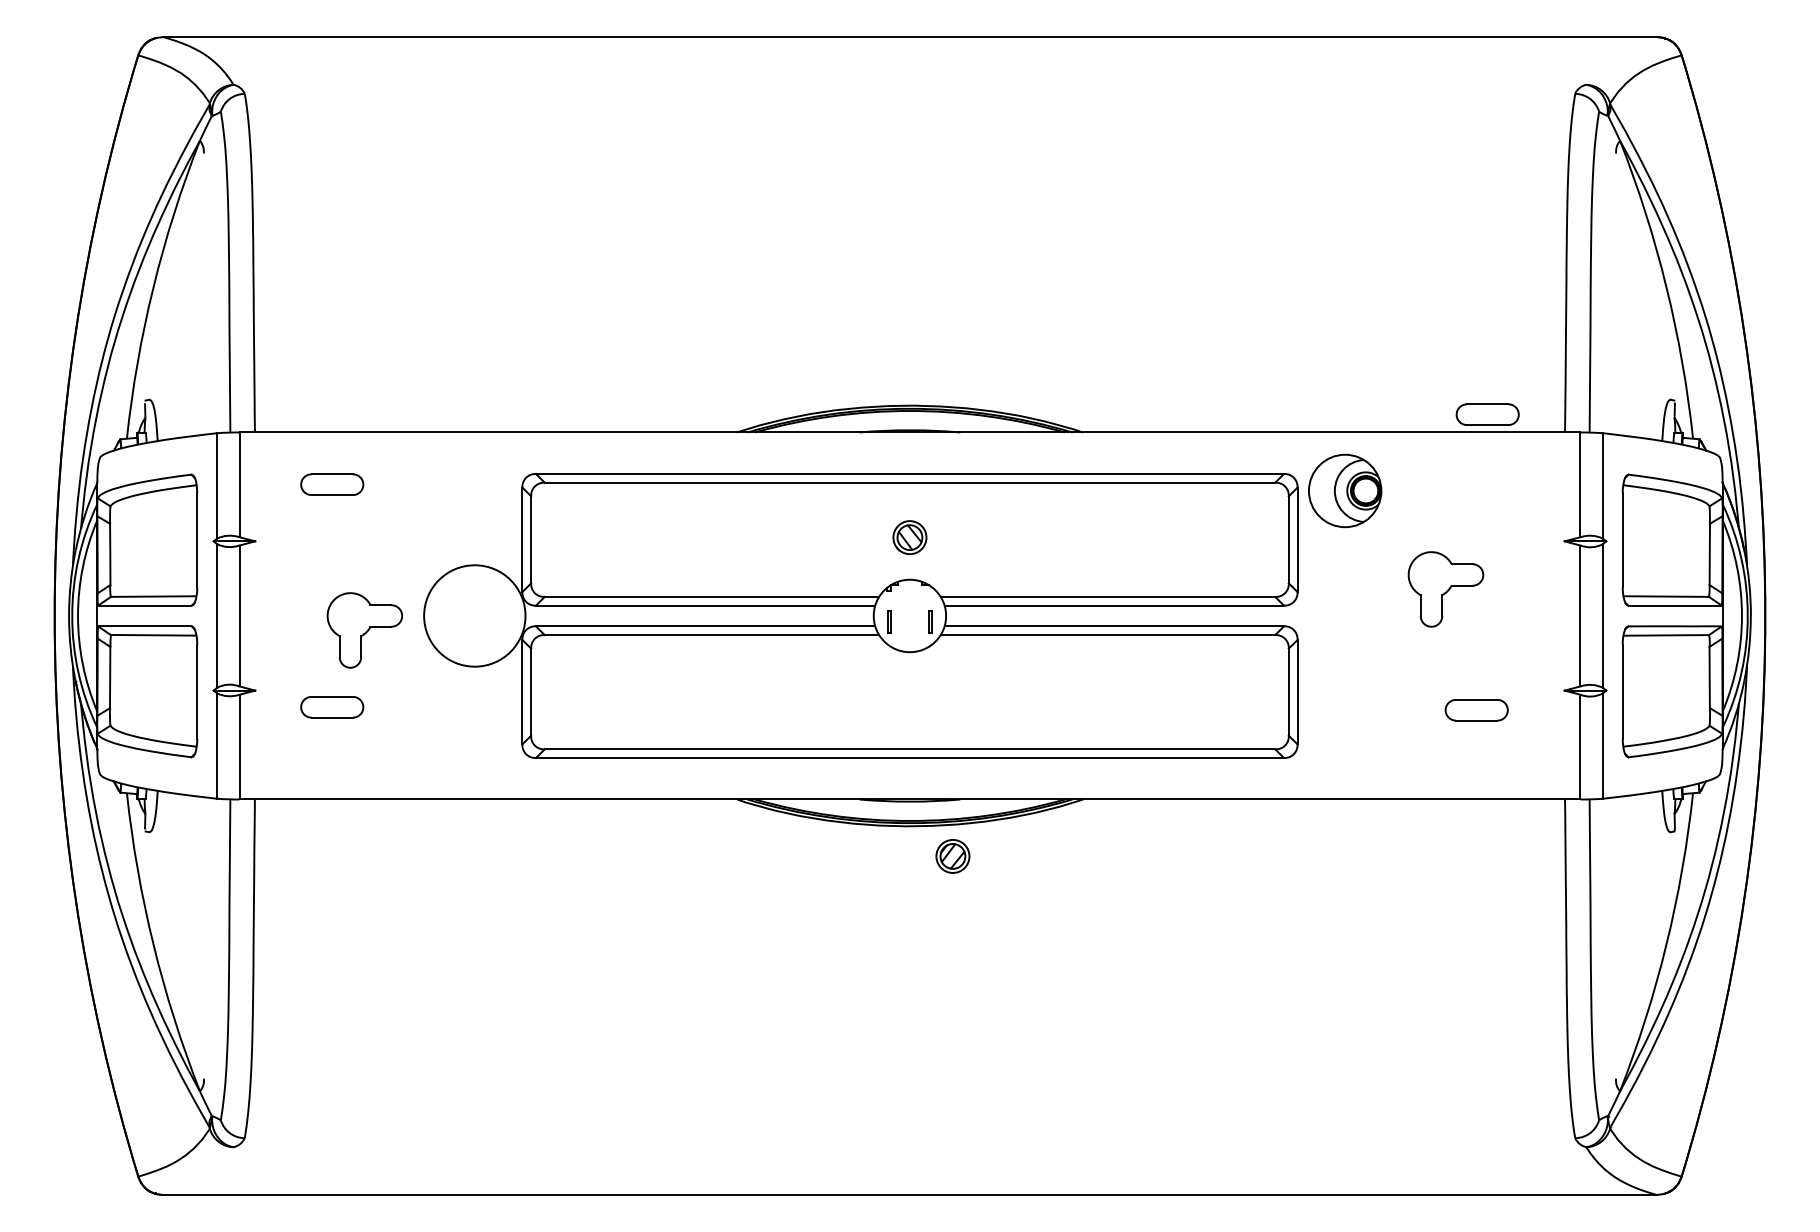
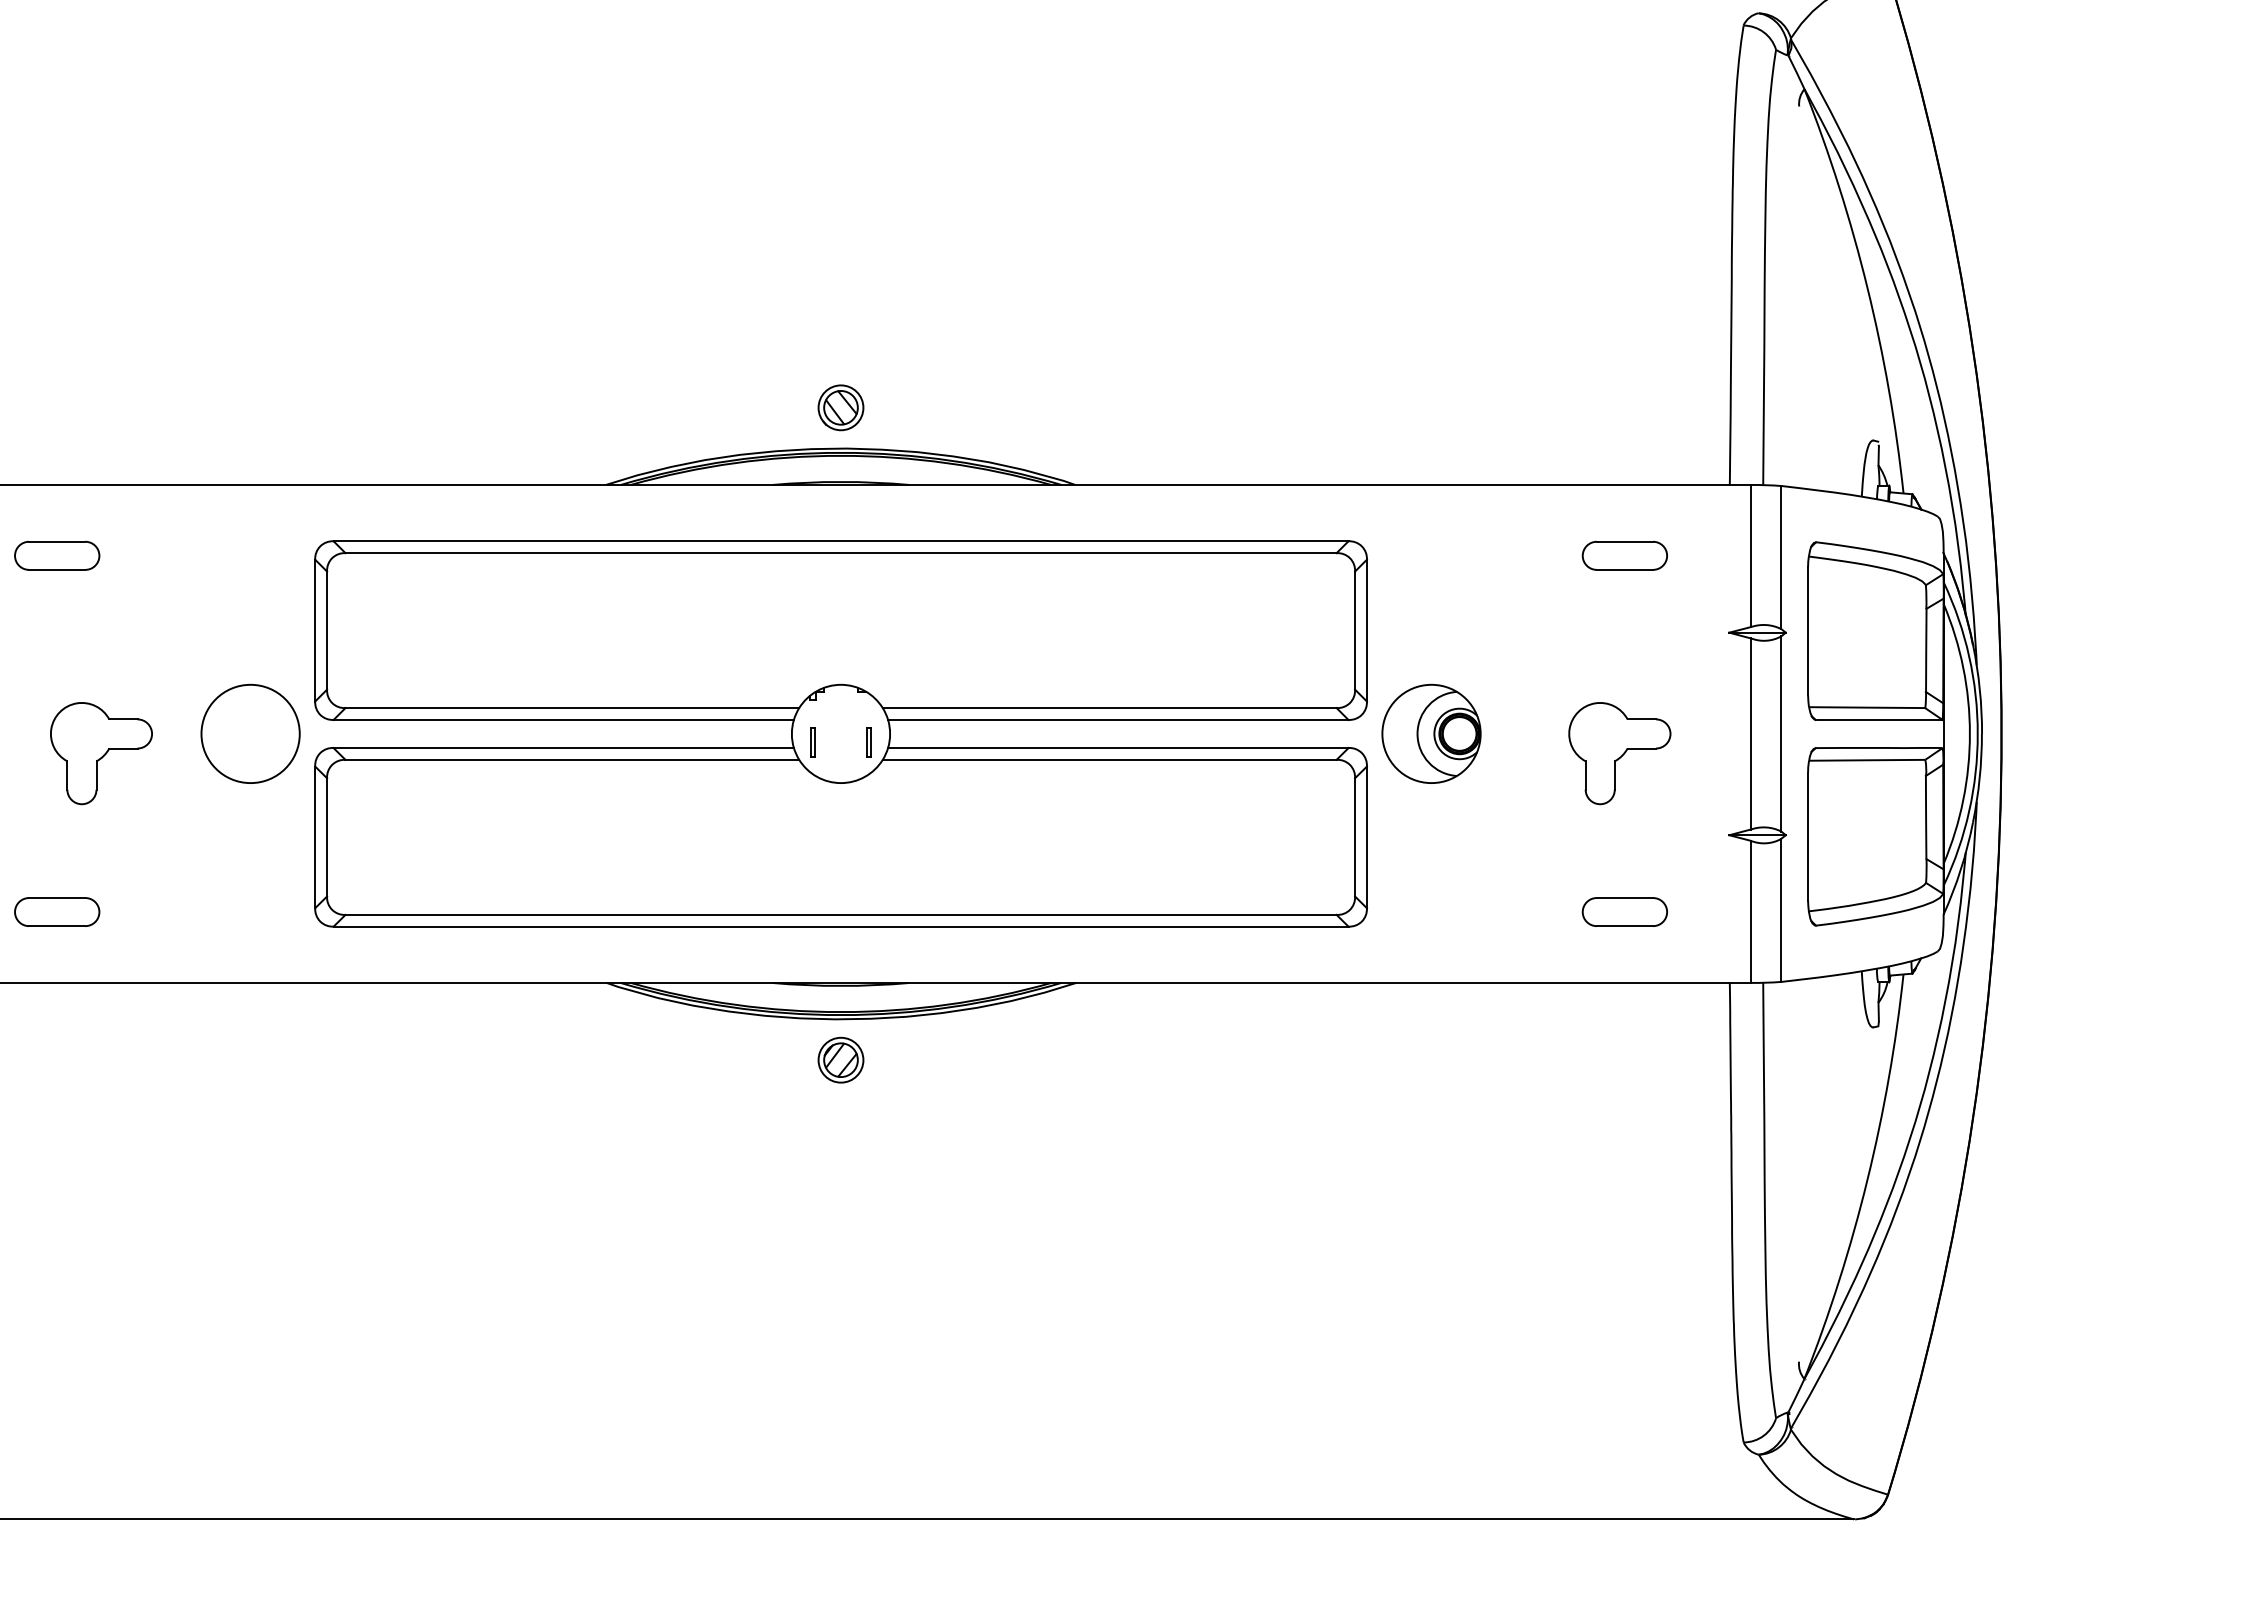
part: (1487, 414) -> (1624, 555), moved
part: (1345, 490) -> (1431, 733), moved
part: (909, 537) -> (840, 407), moved
part: (1445, 589) -> (1619, 753), moved
circle: (474, 615) -> (250, 733), size x0.71
part: (332, 707) -> (57, 912), moved
part: (1476, 710) -> (1624, 912), moved
part: (952, 856) -> (840, 1060), moved

